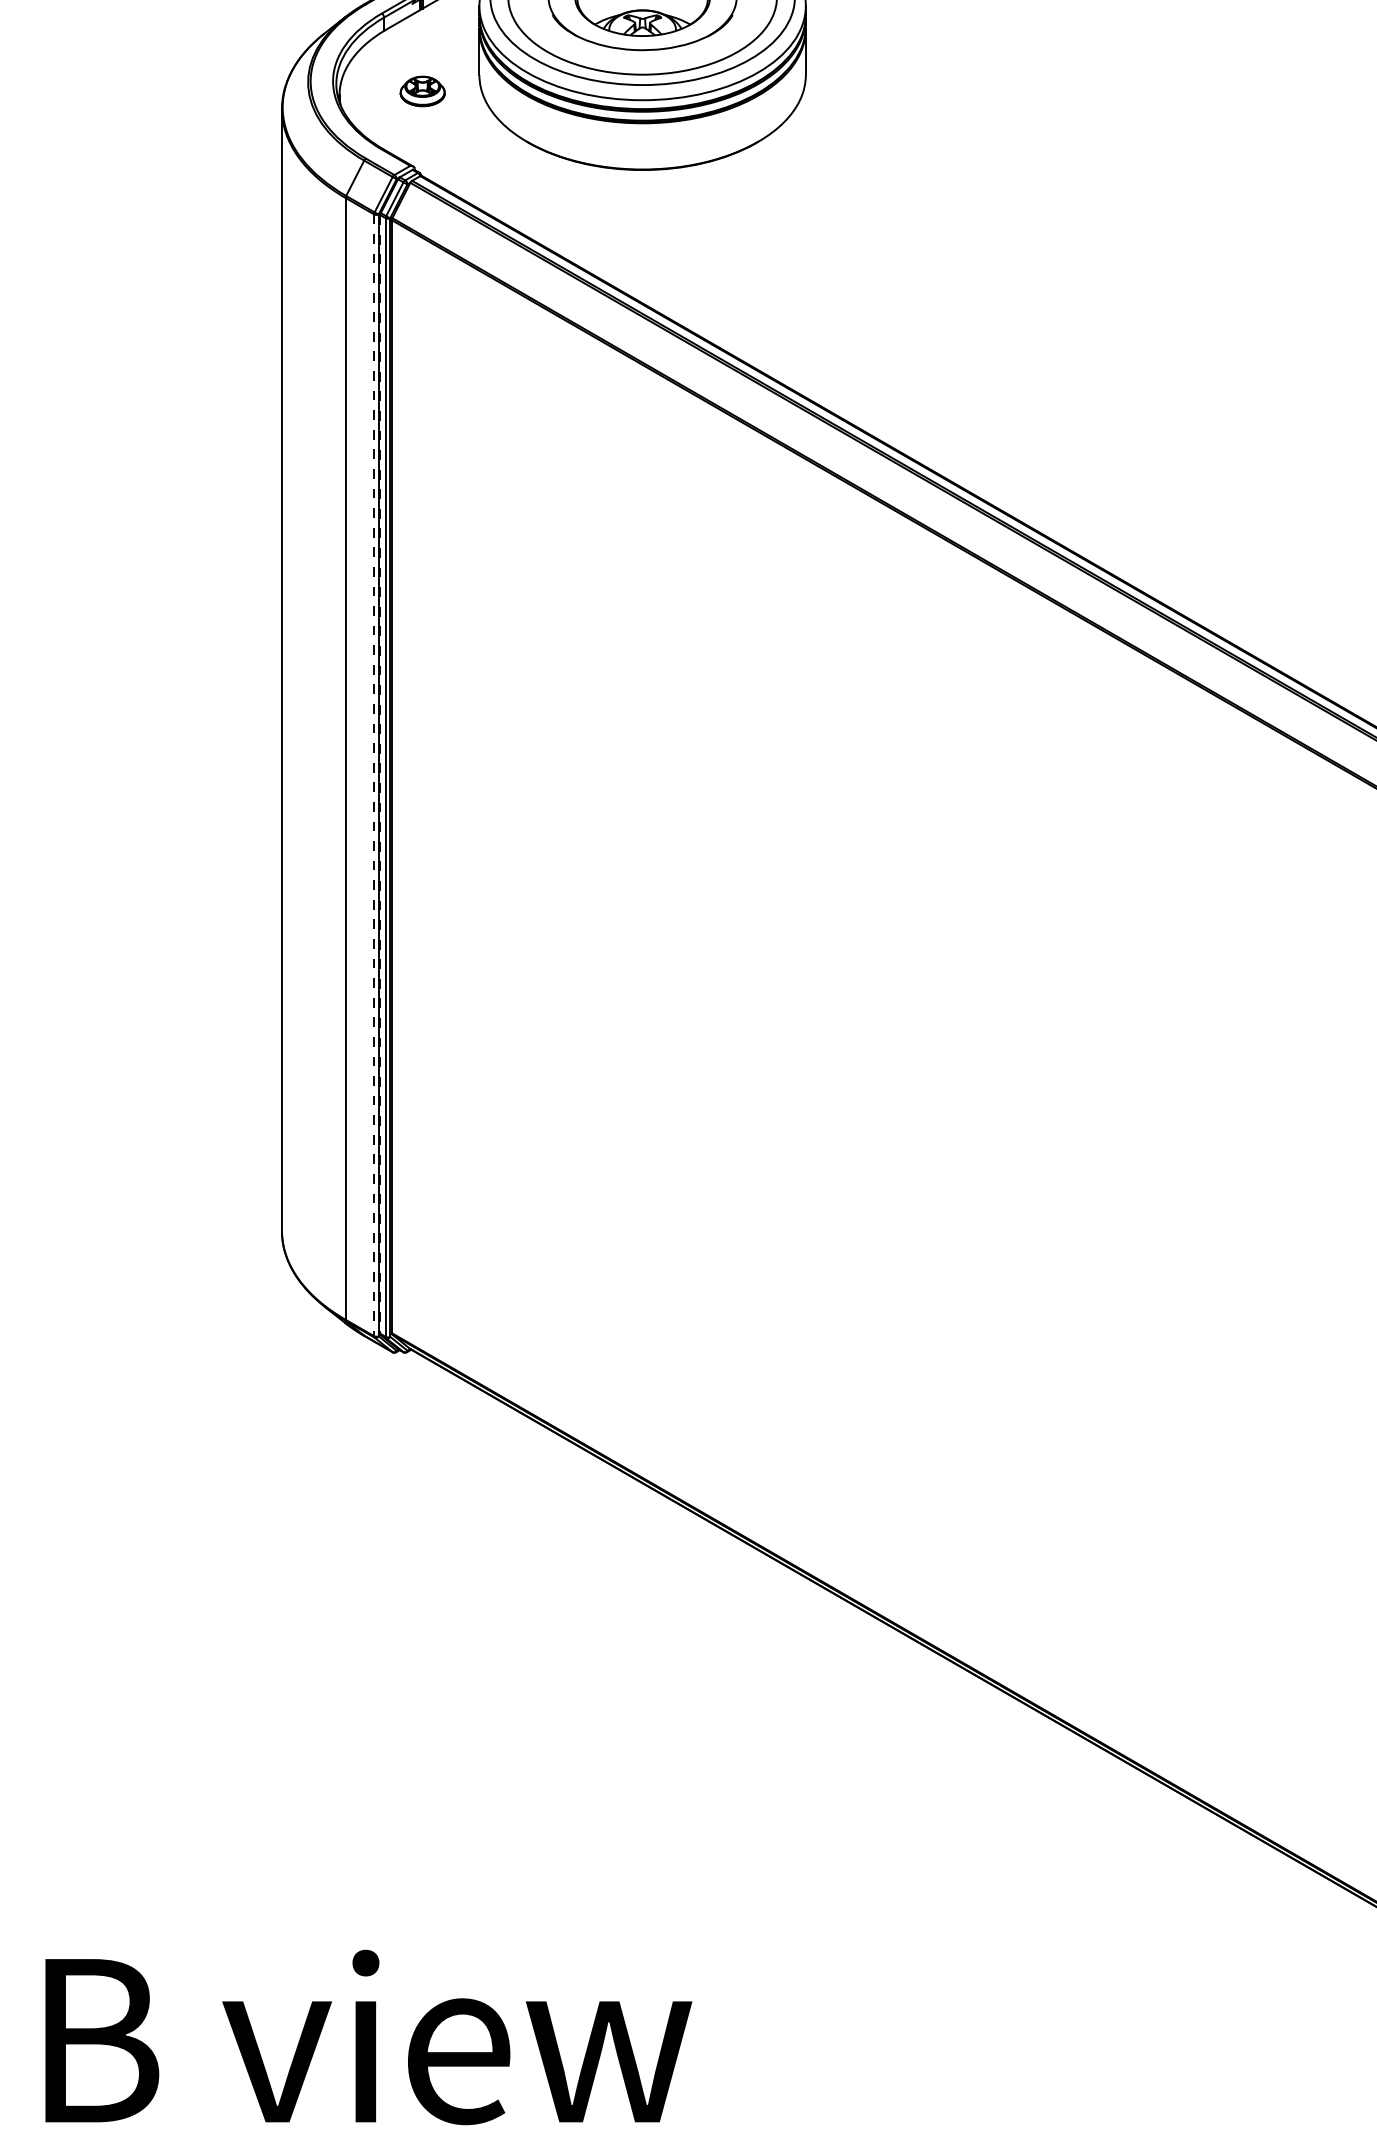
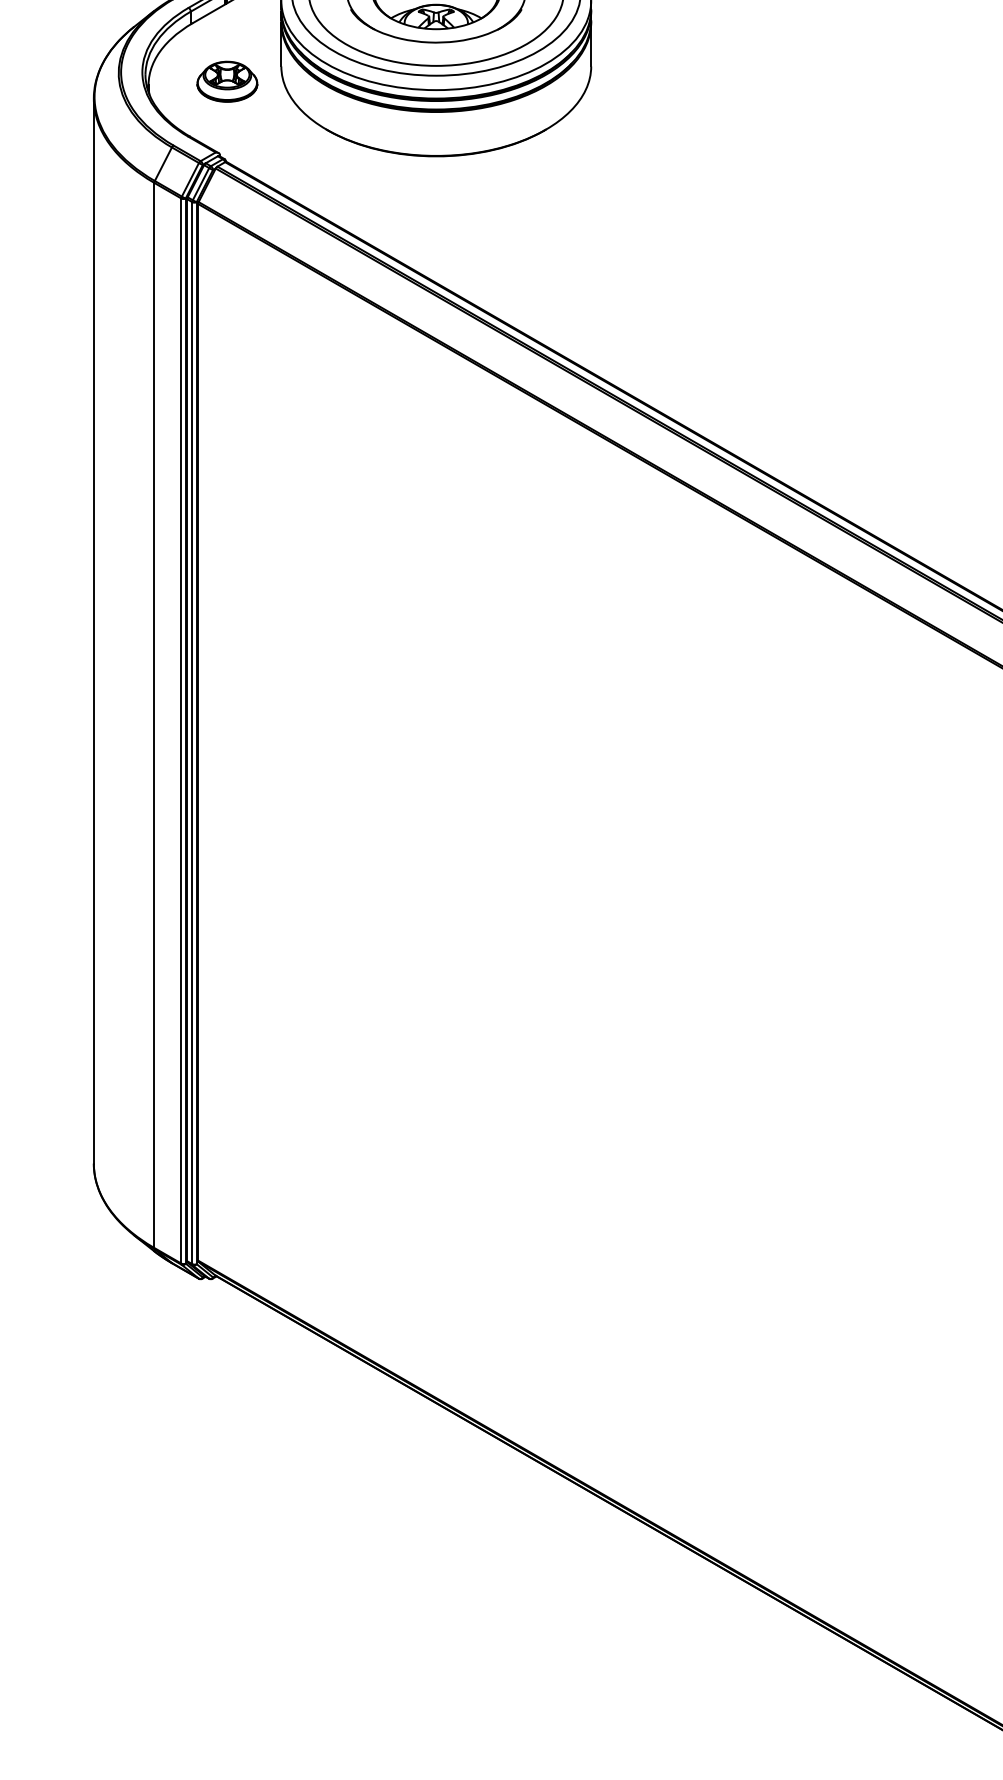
part: (422, 91) -> (227, 81), size x1.43
line: (380, 774) -> (187, 730), dashed -> solid
line: (374, 775) -> (181, 731), dashed -> solid

